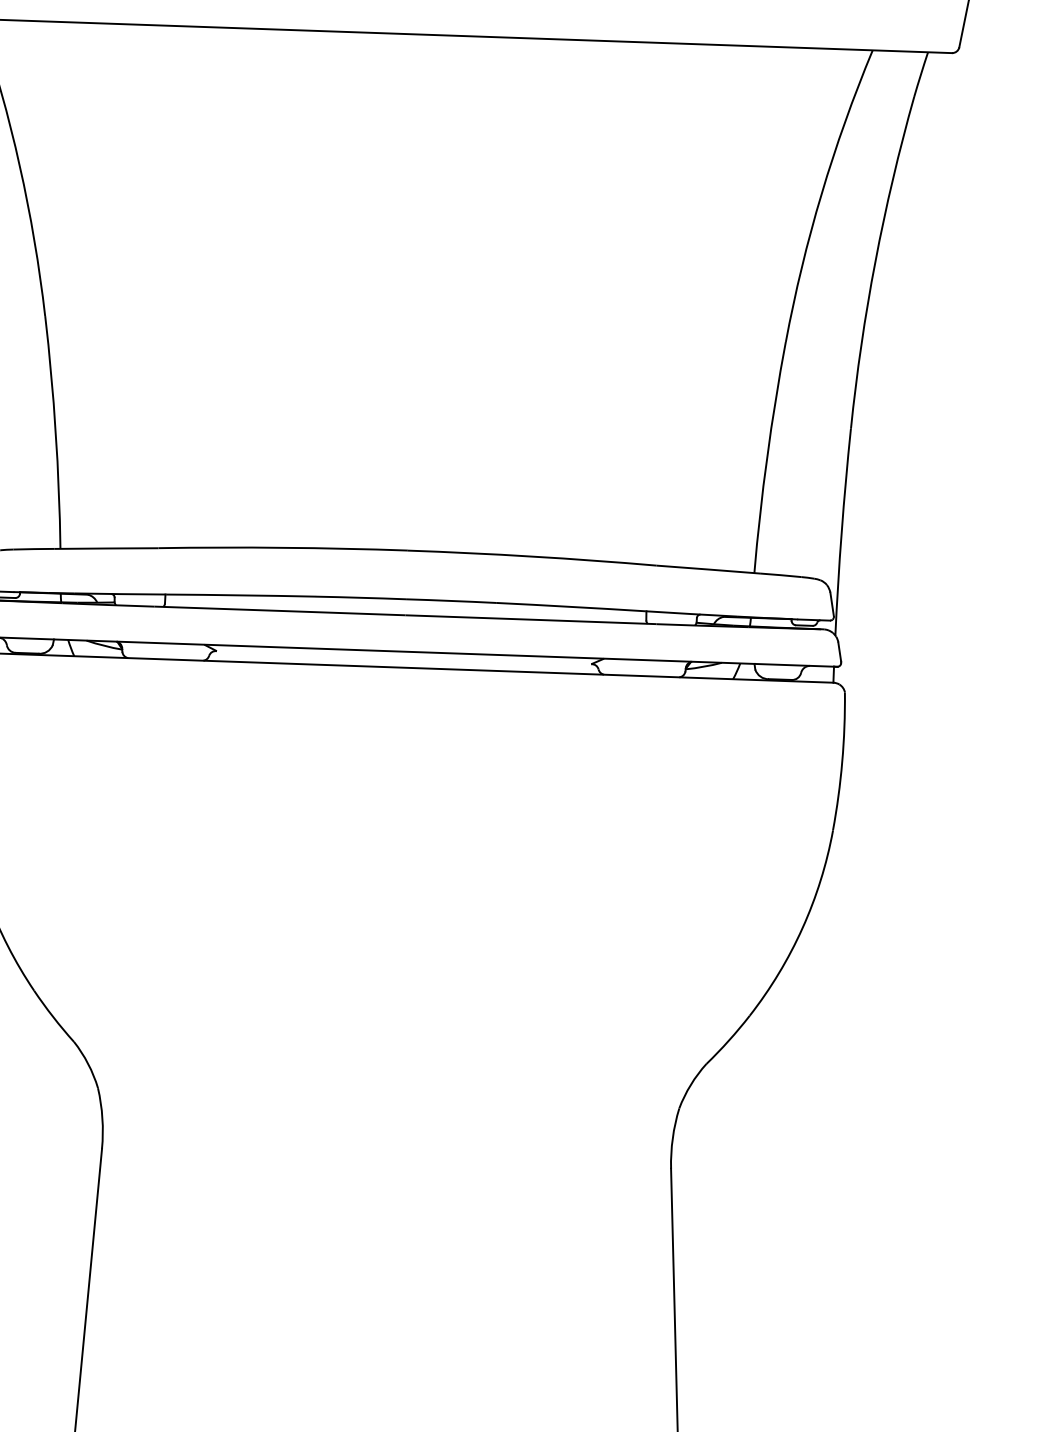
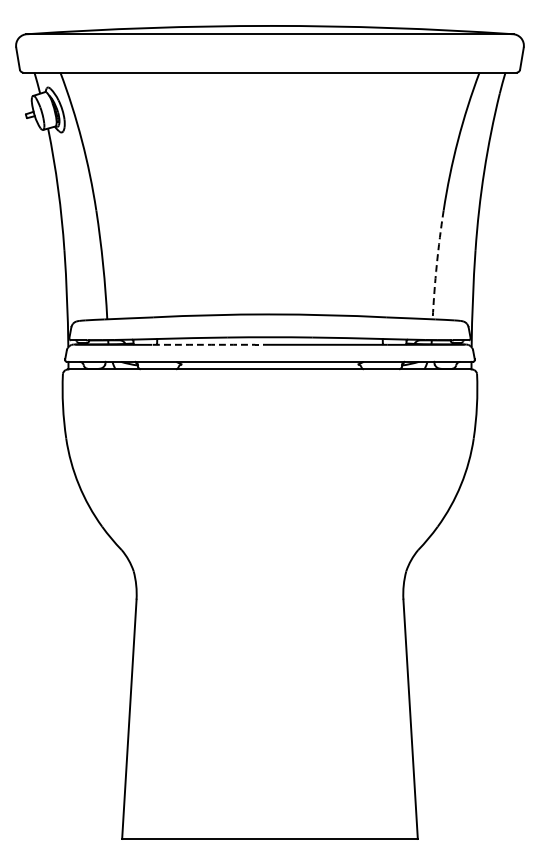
arc: (766, 456) -> (436, 264), solid -> dashed
arc: (280, 610) -> (211, 344), solid -> dashed

